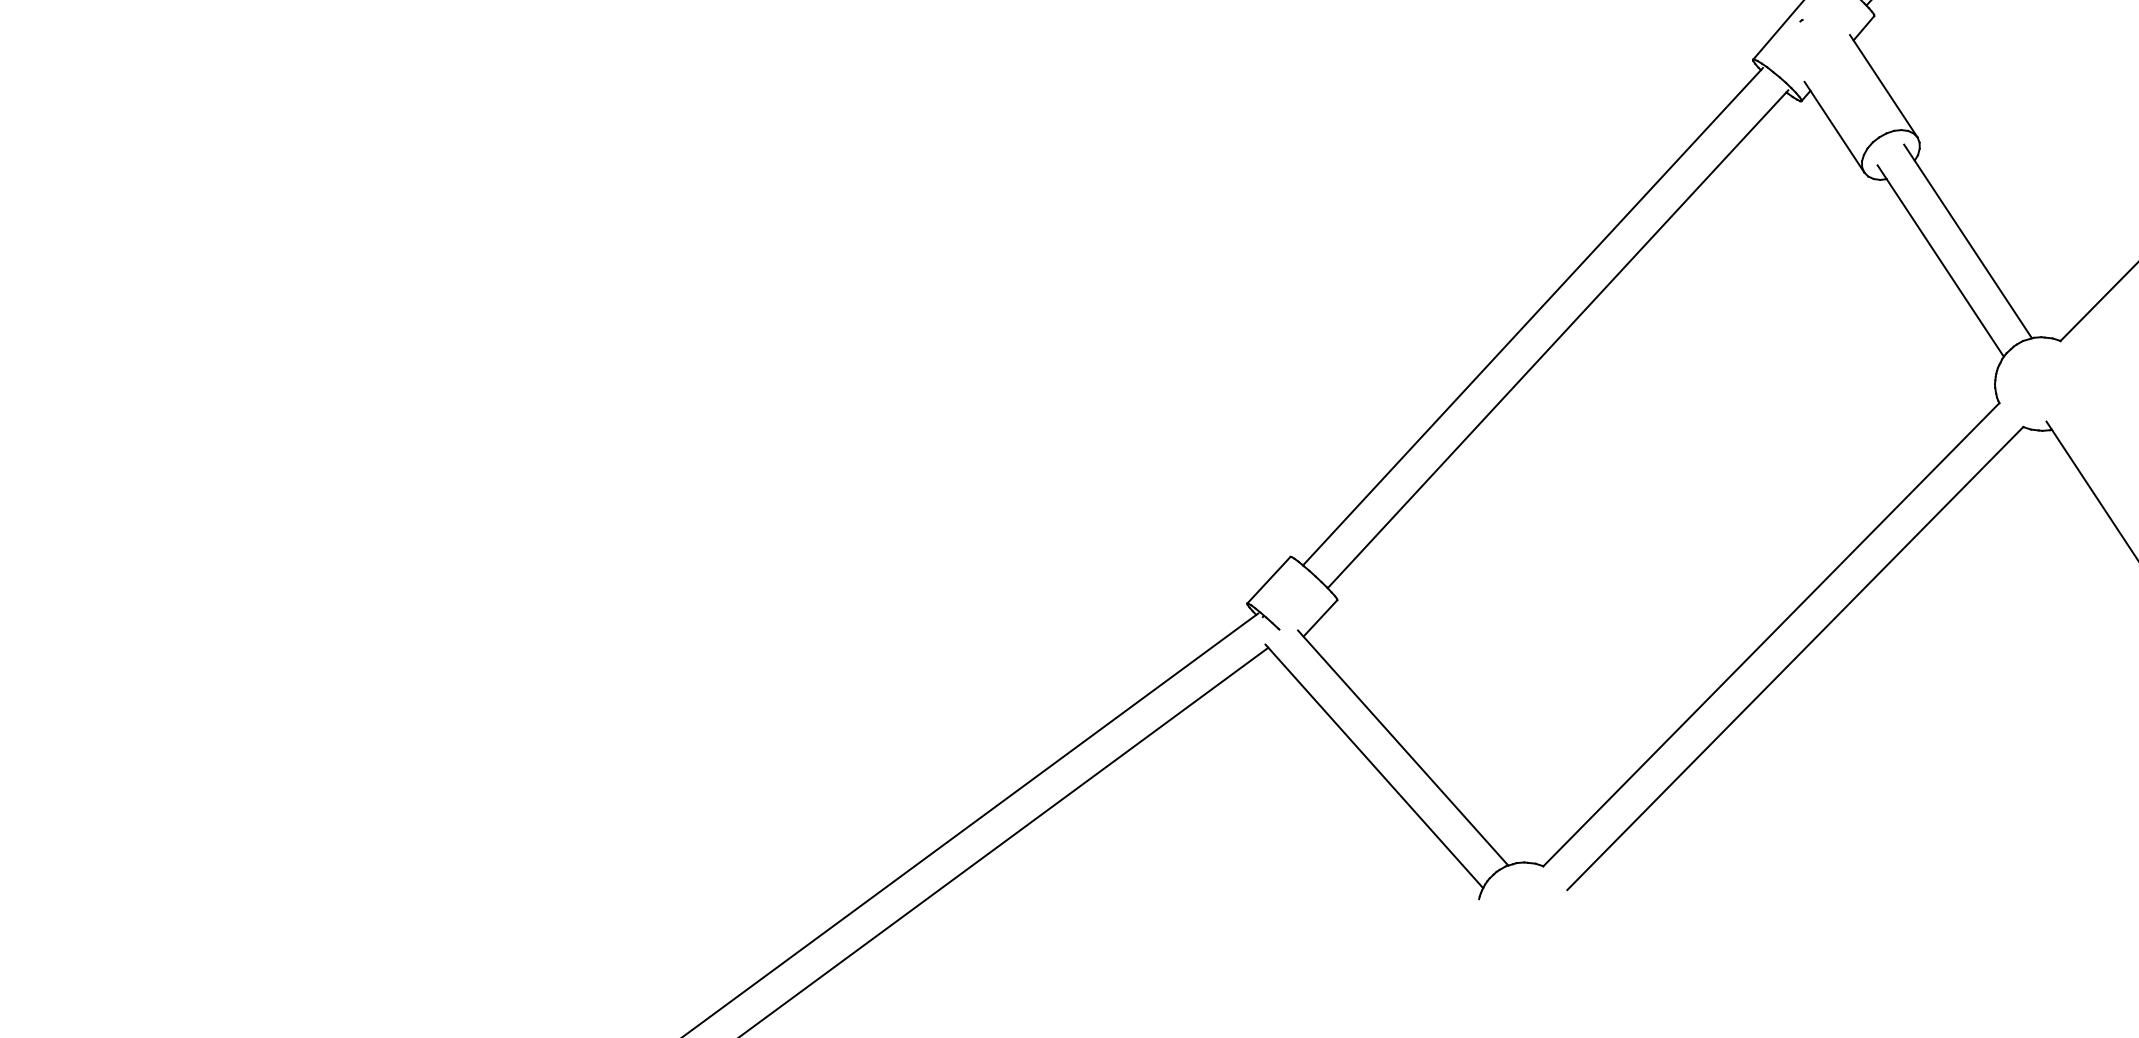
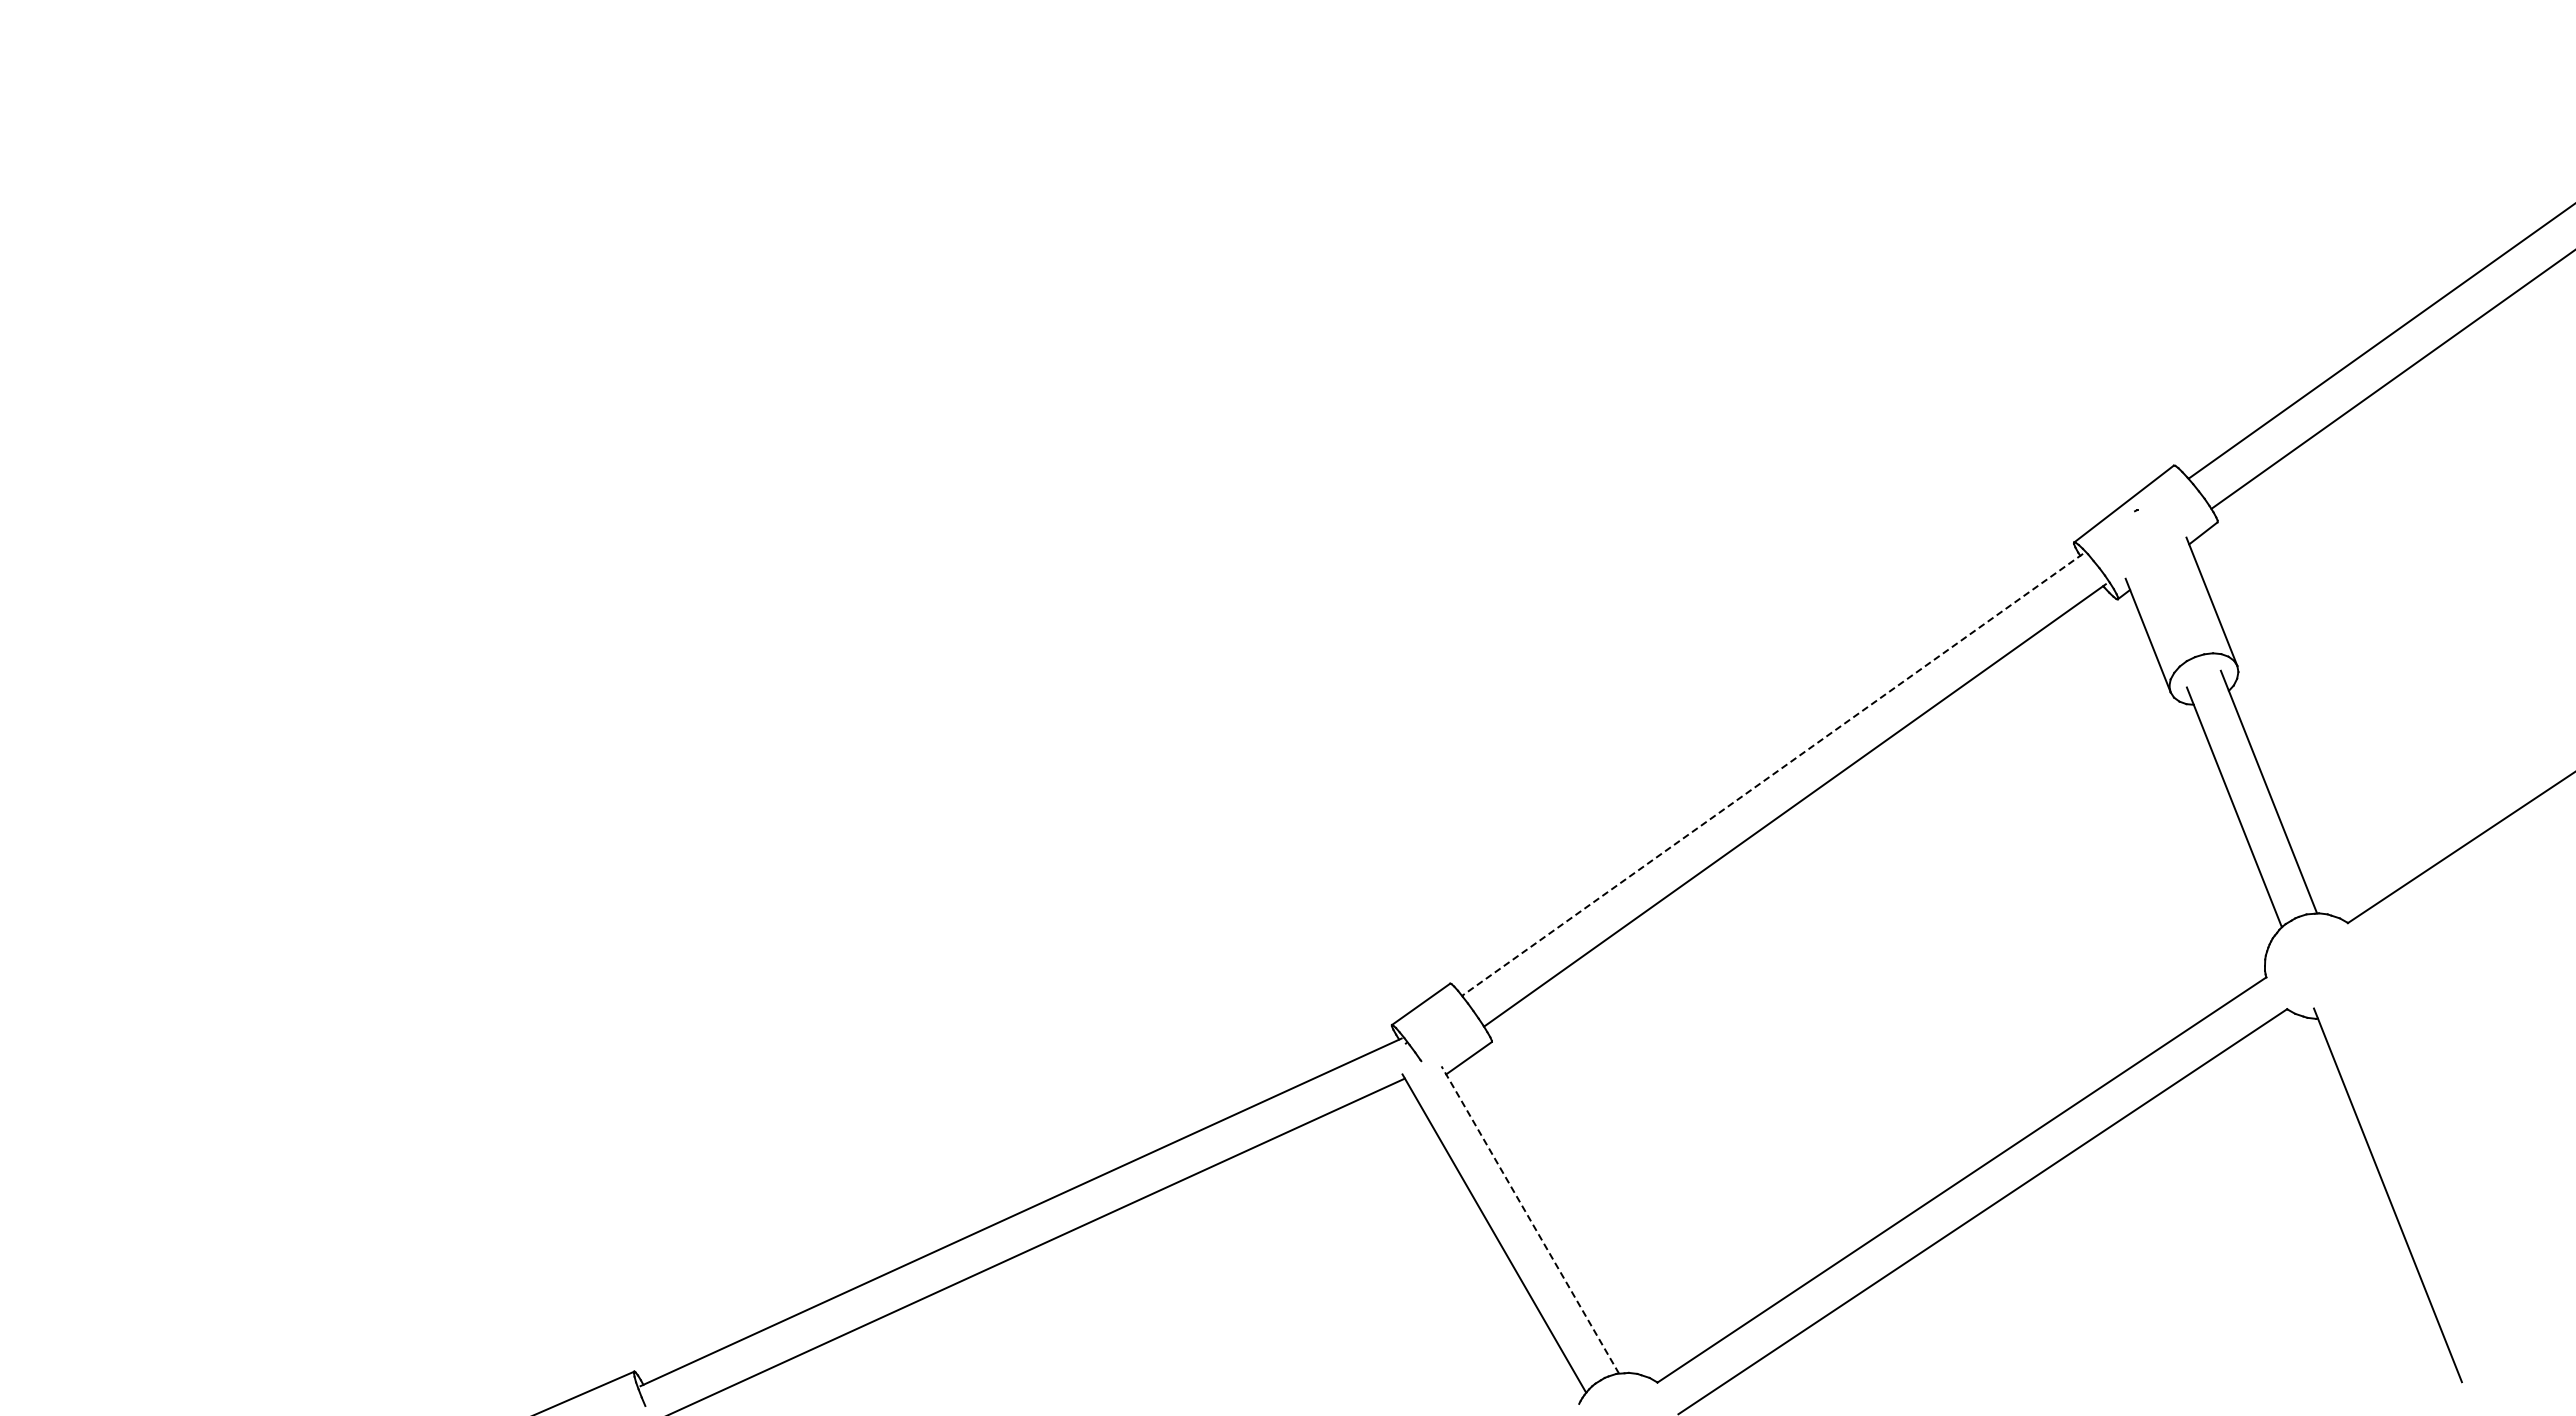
line: (1533, 317) -> (1772, 775), solid -> dashed
line: (1403, 747) -> (1530, 1219), solid -> dashed

